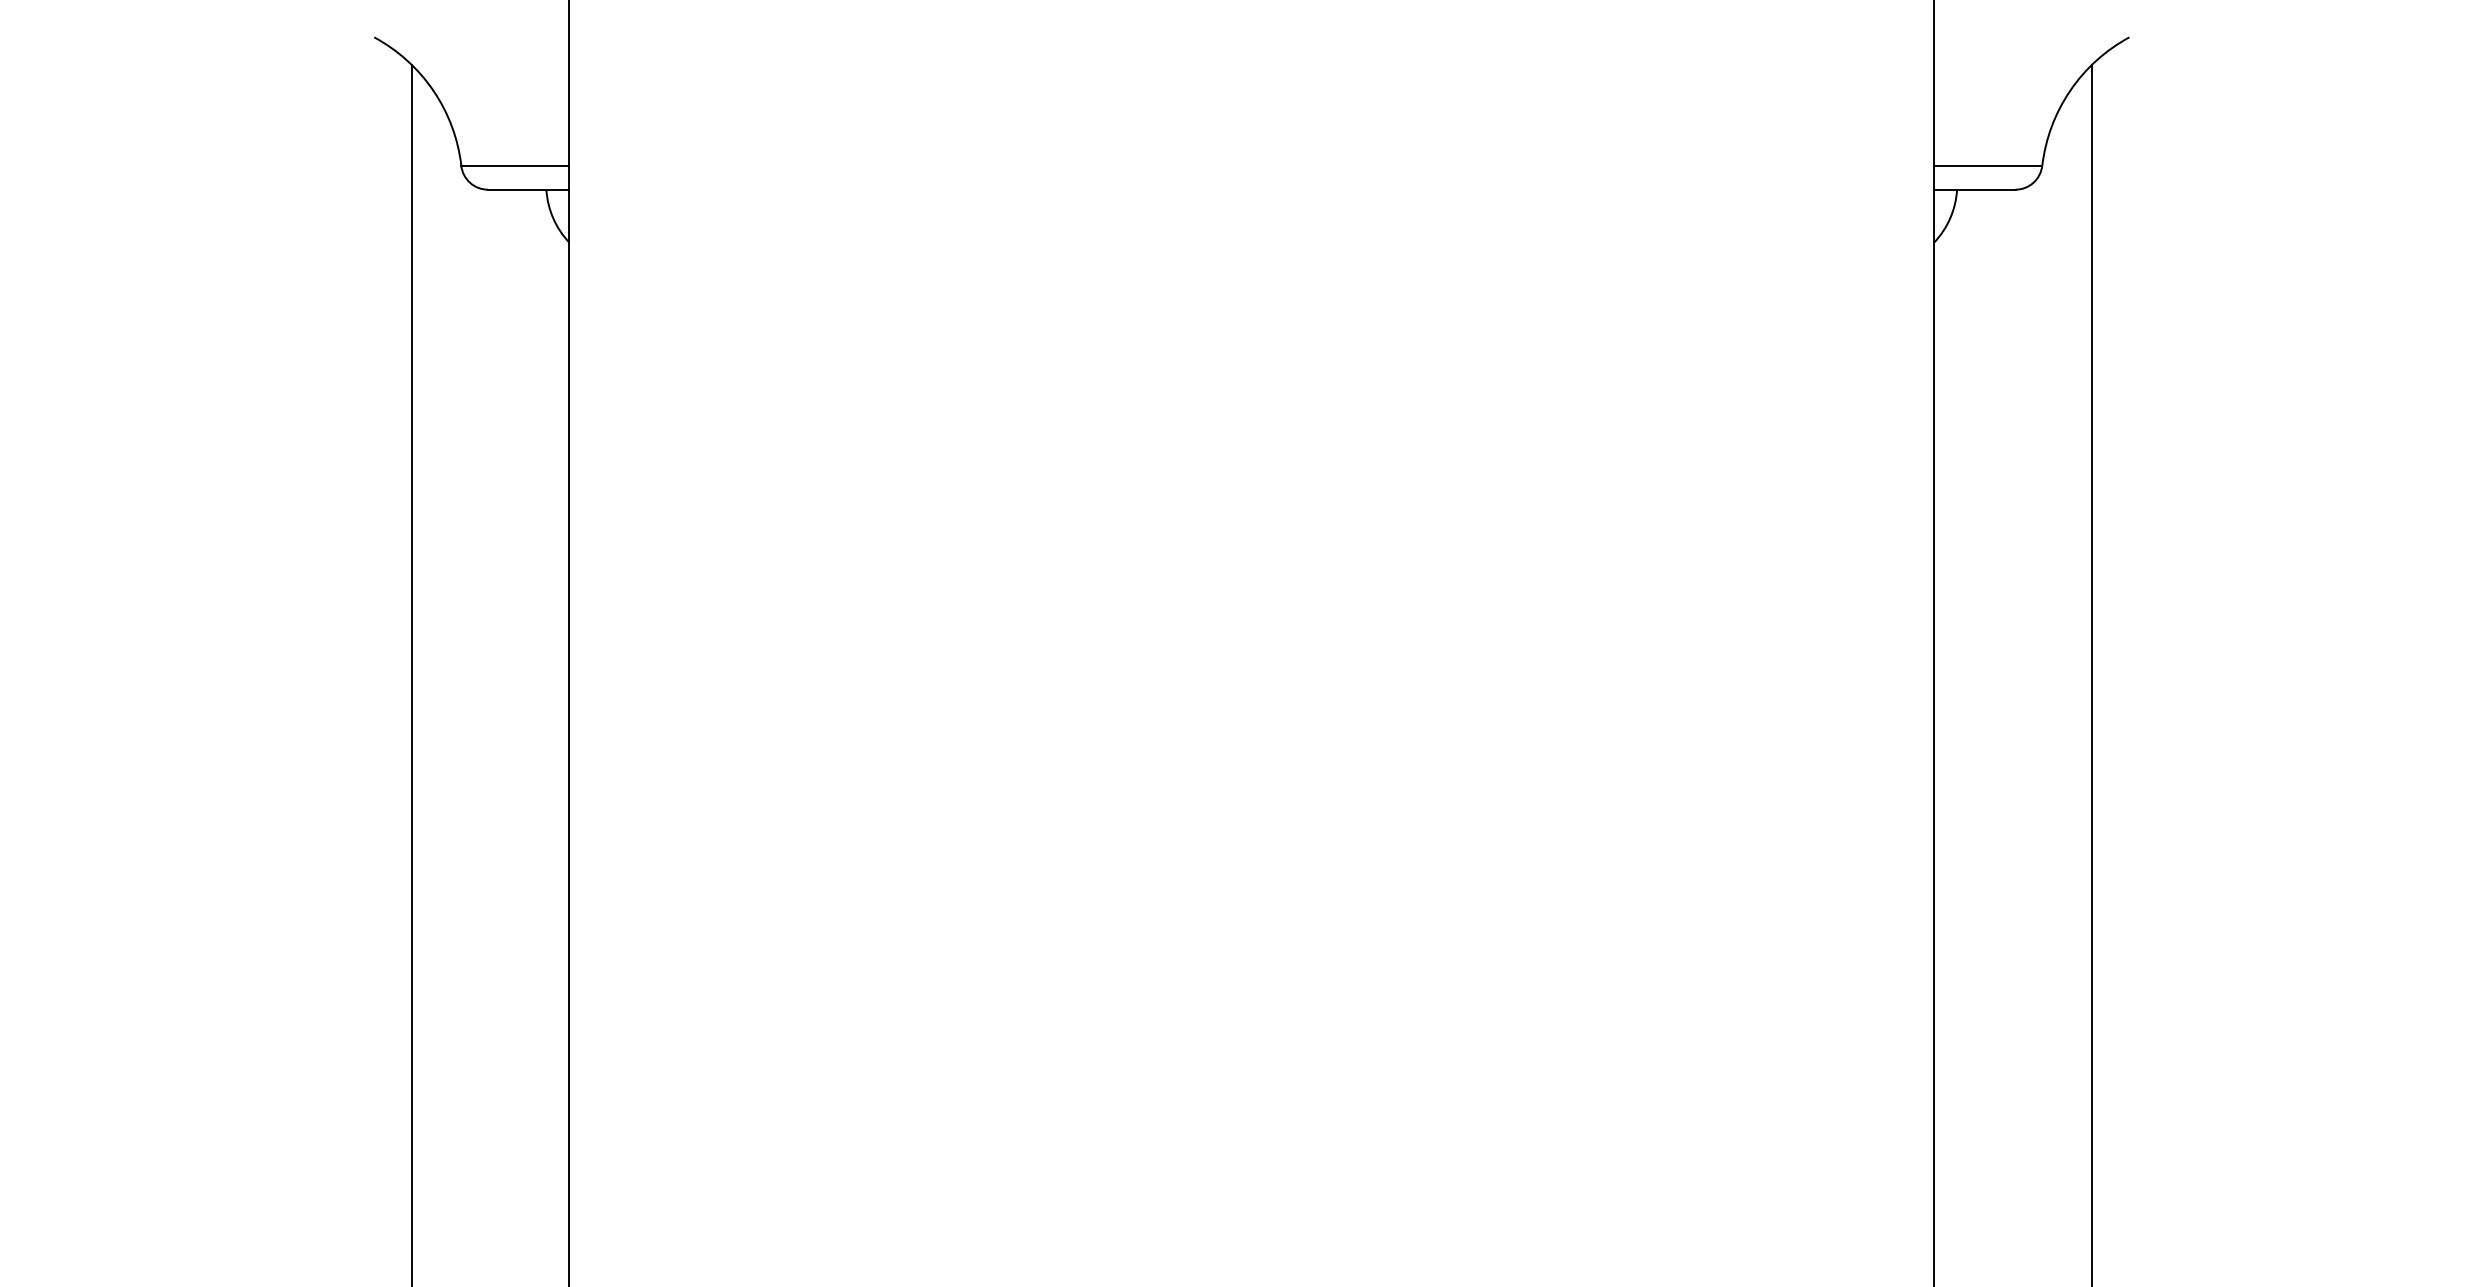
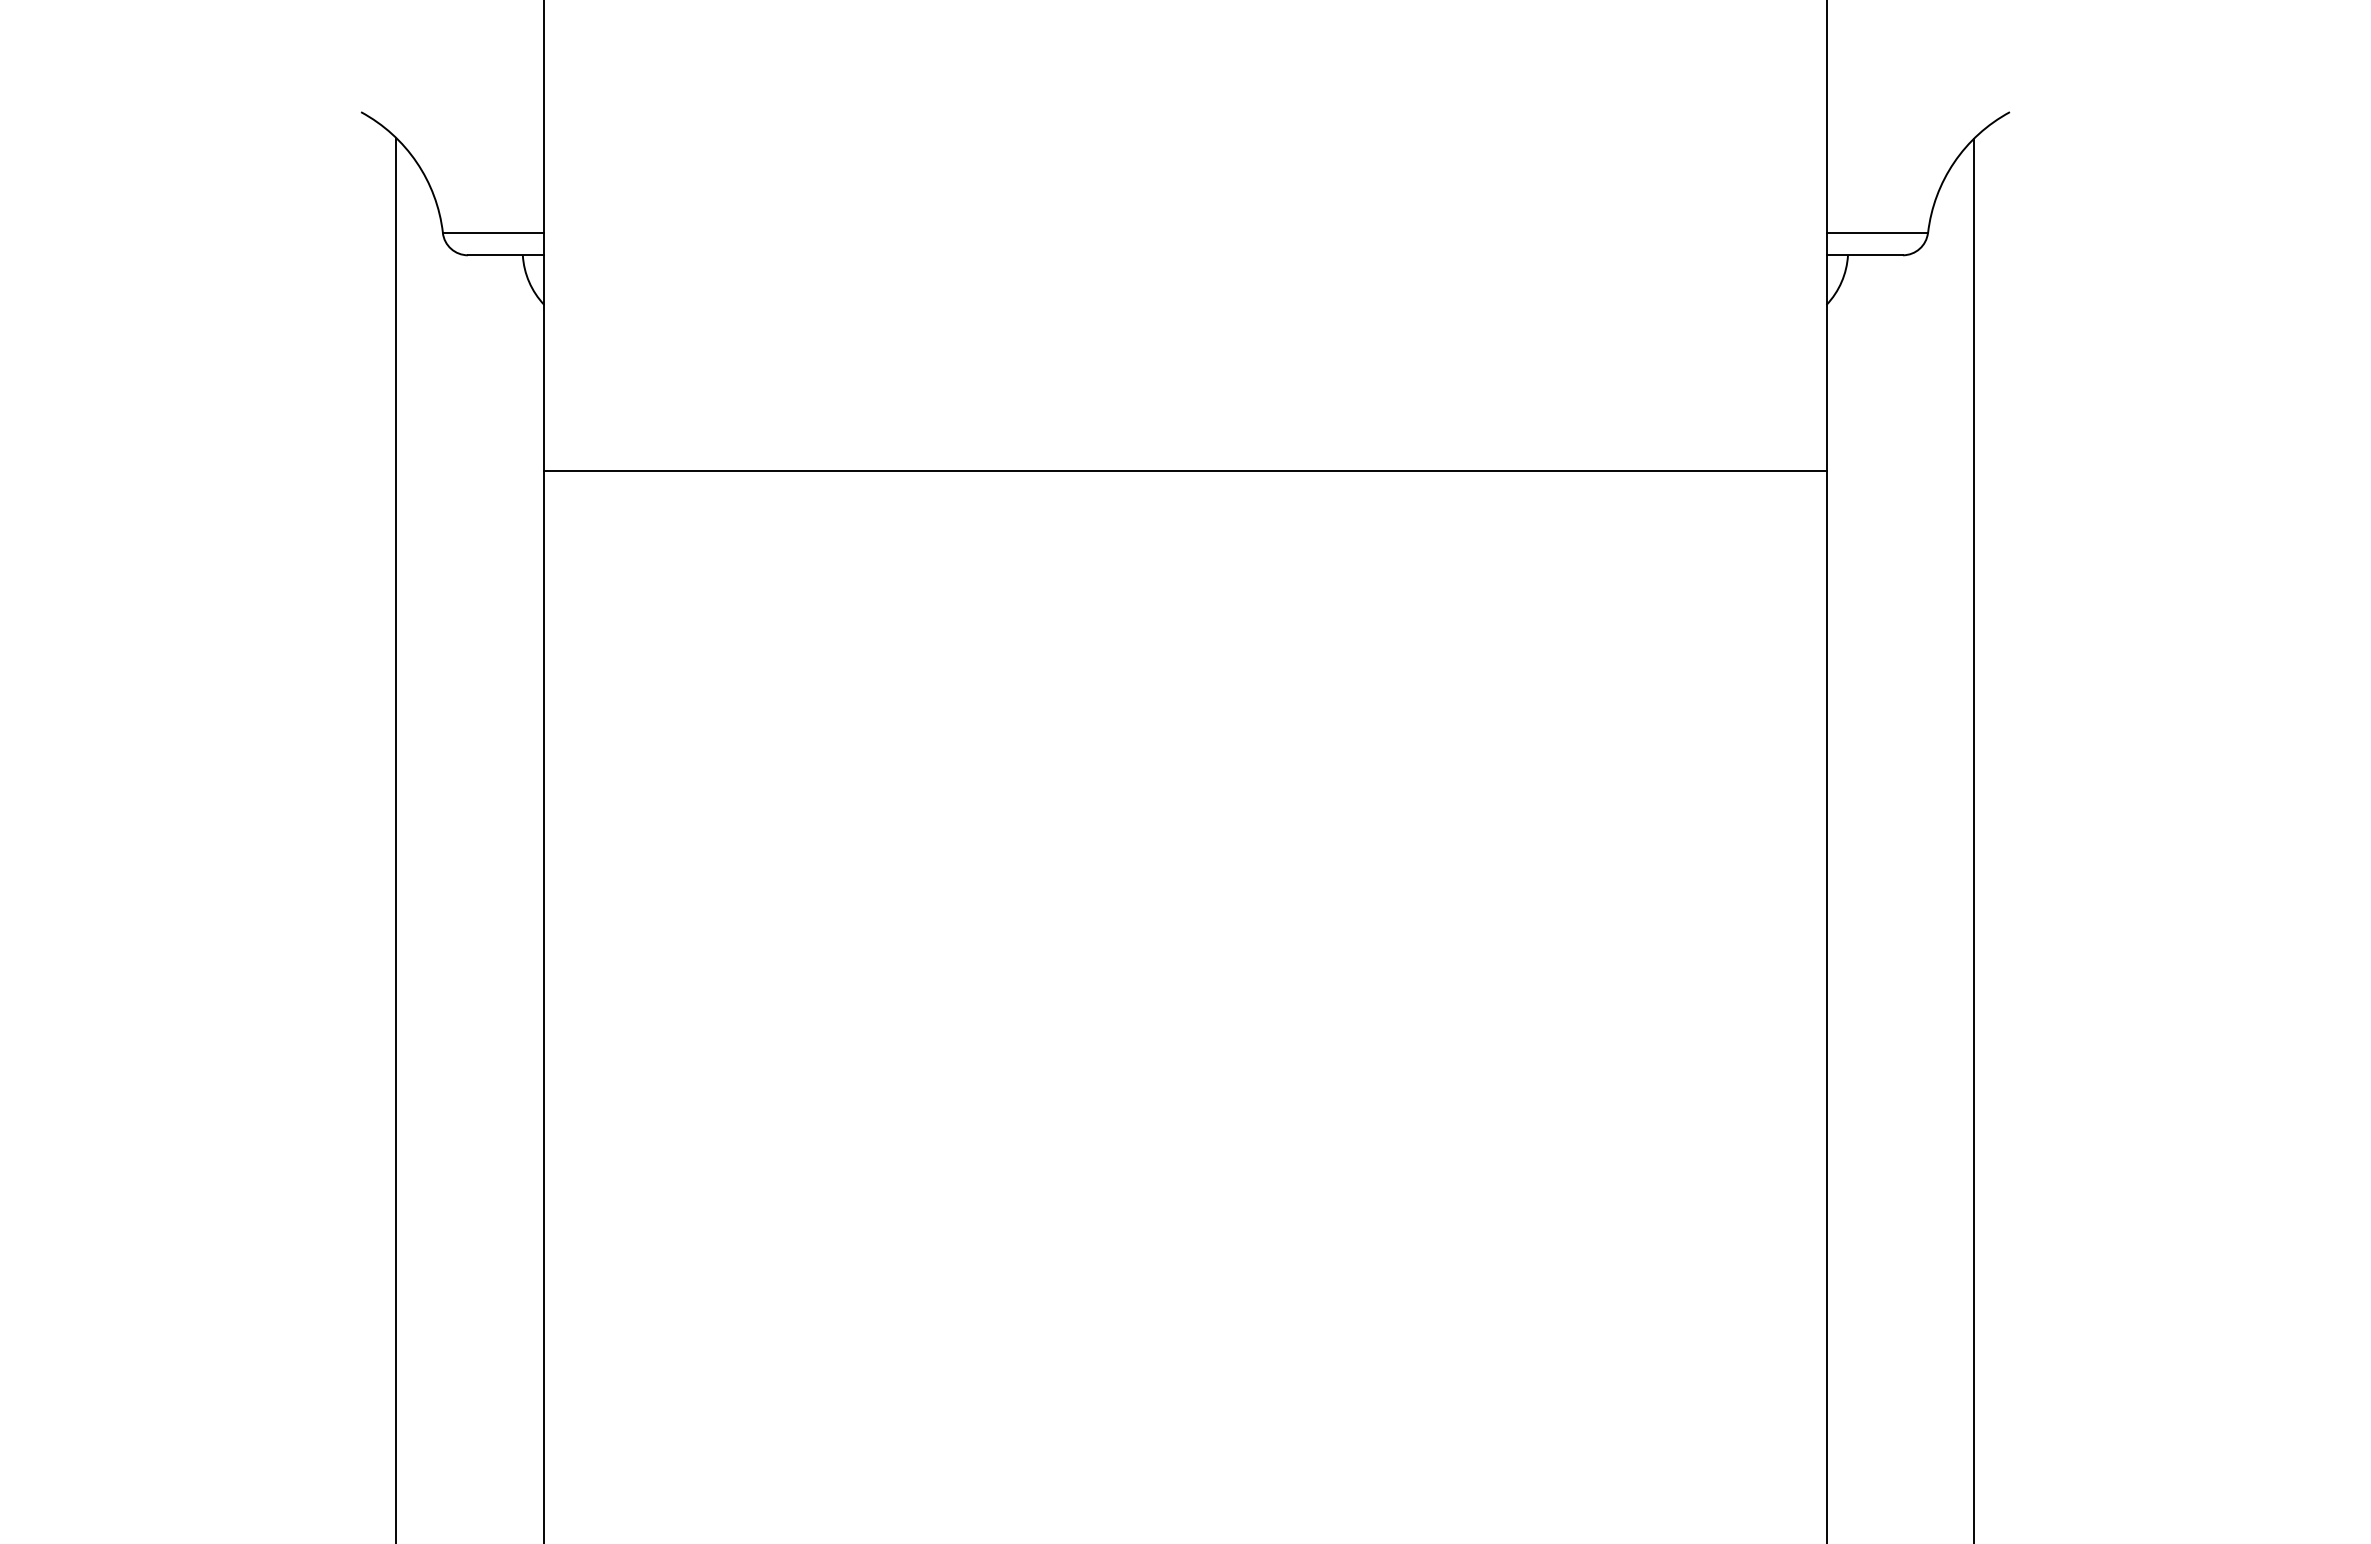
line: (1251, 419) -> (1185, 471), added

